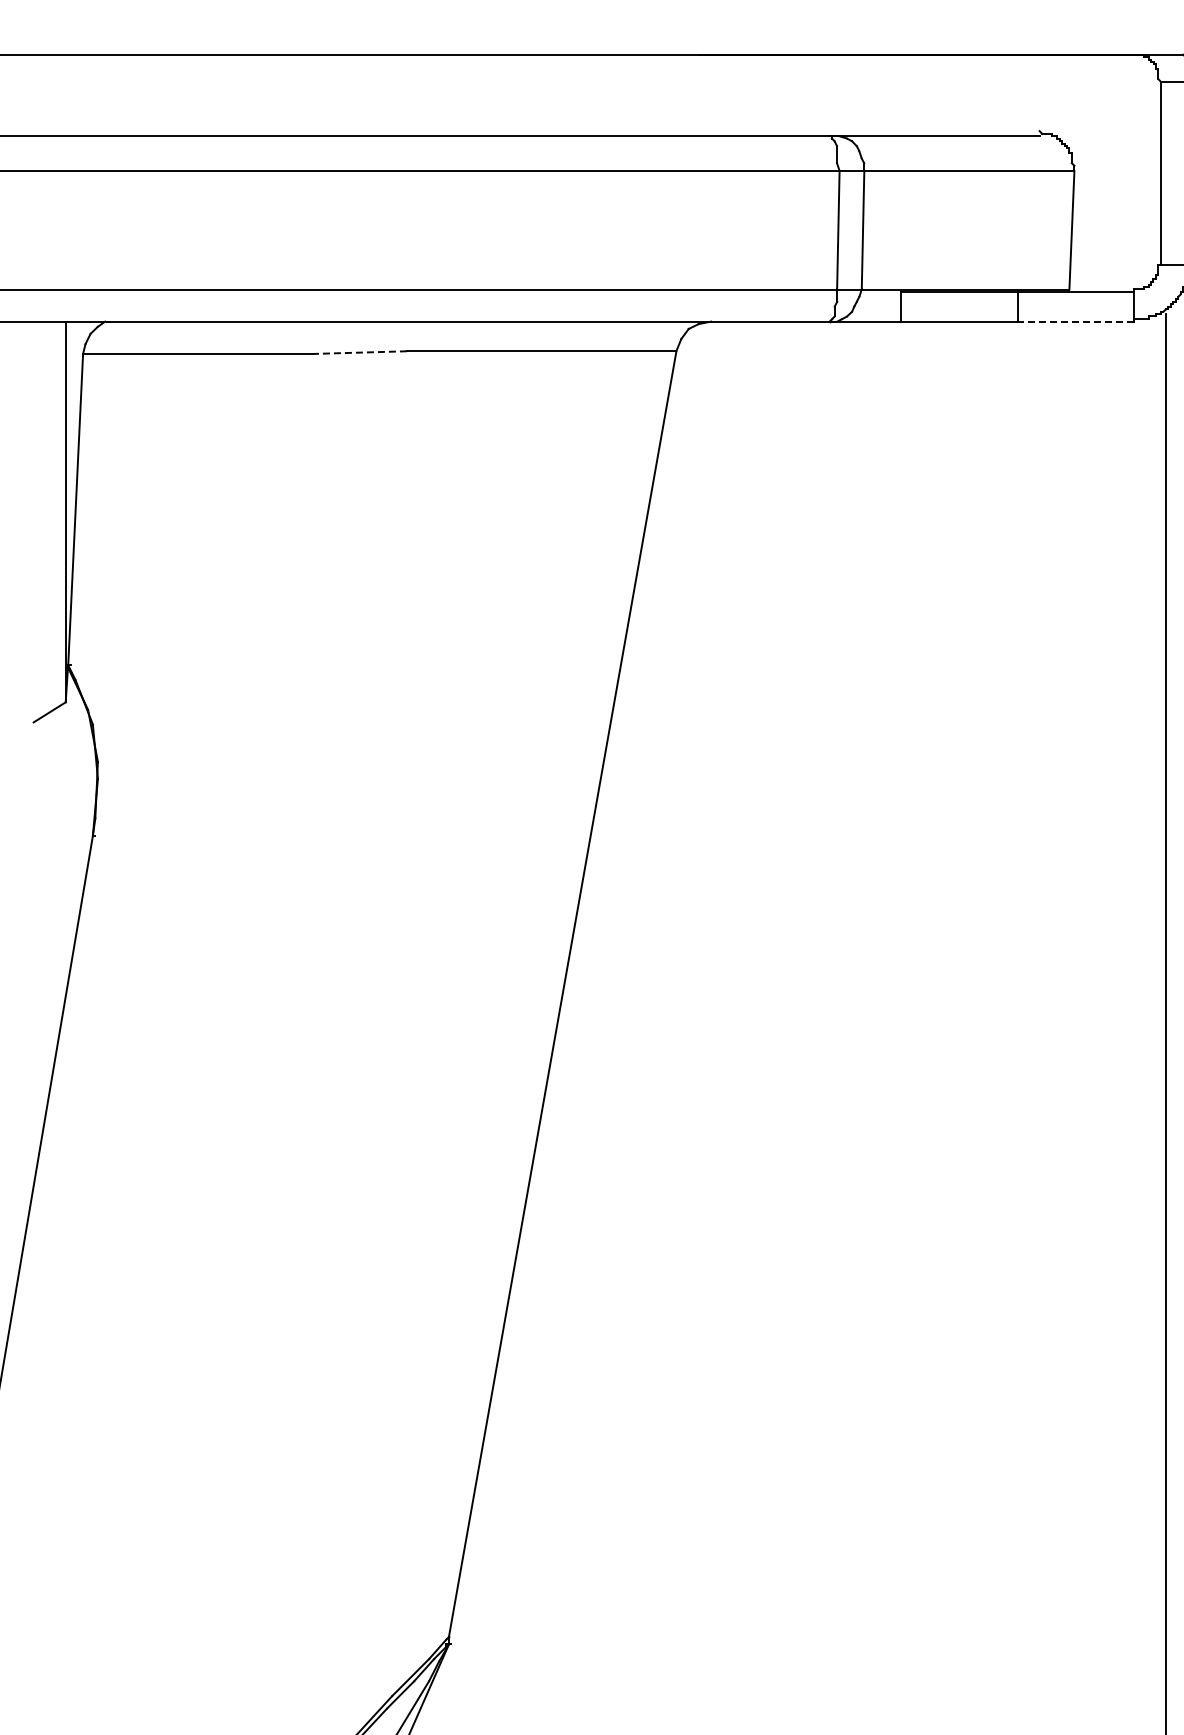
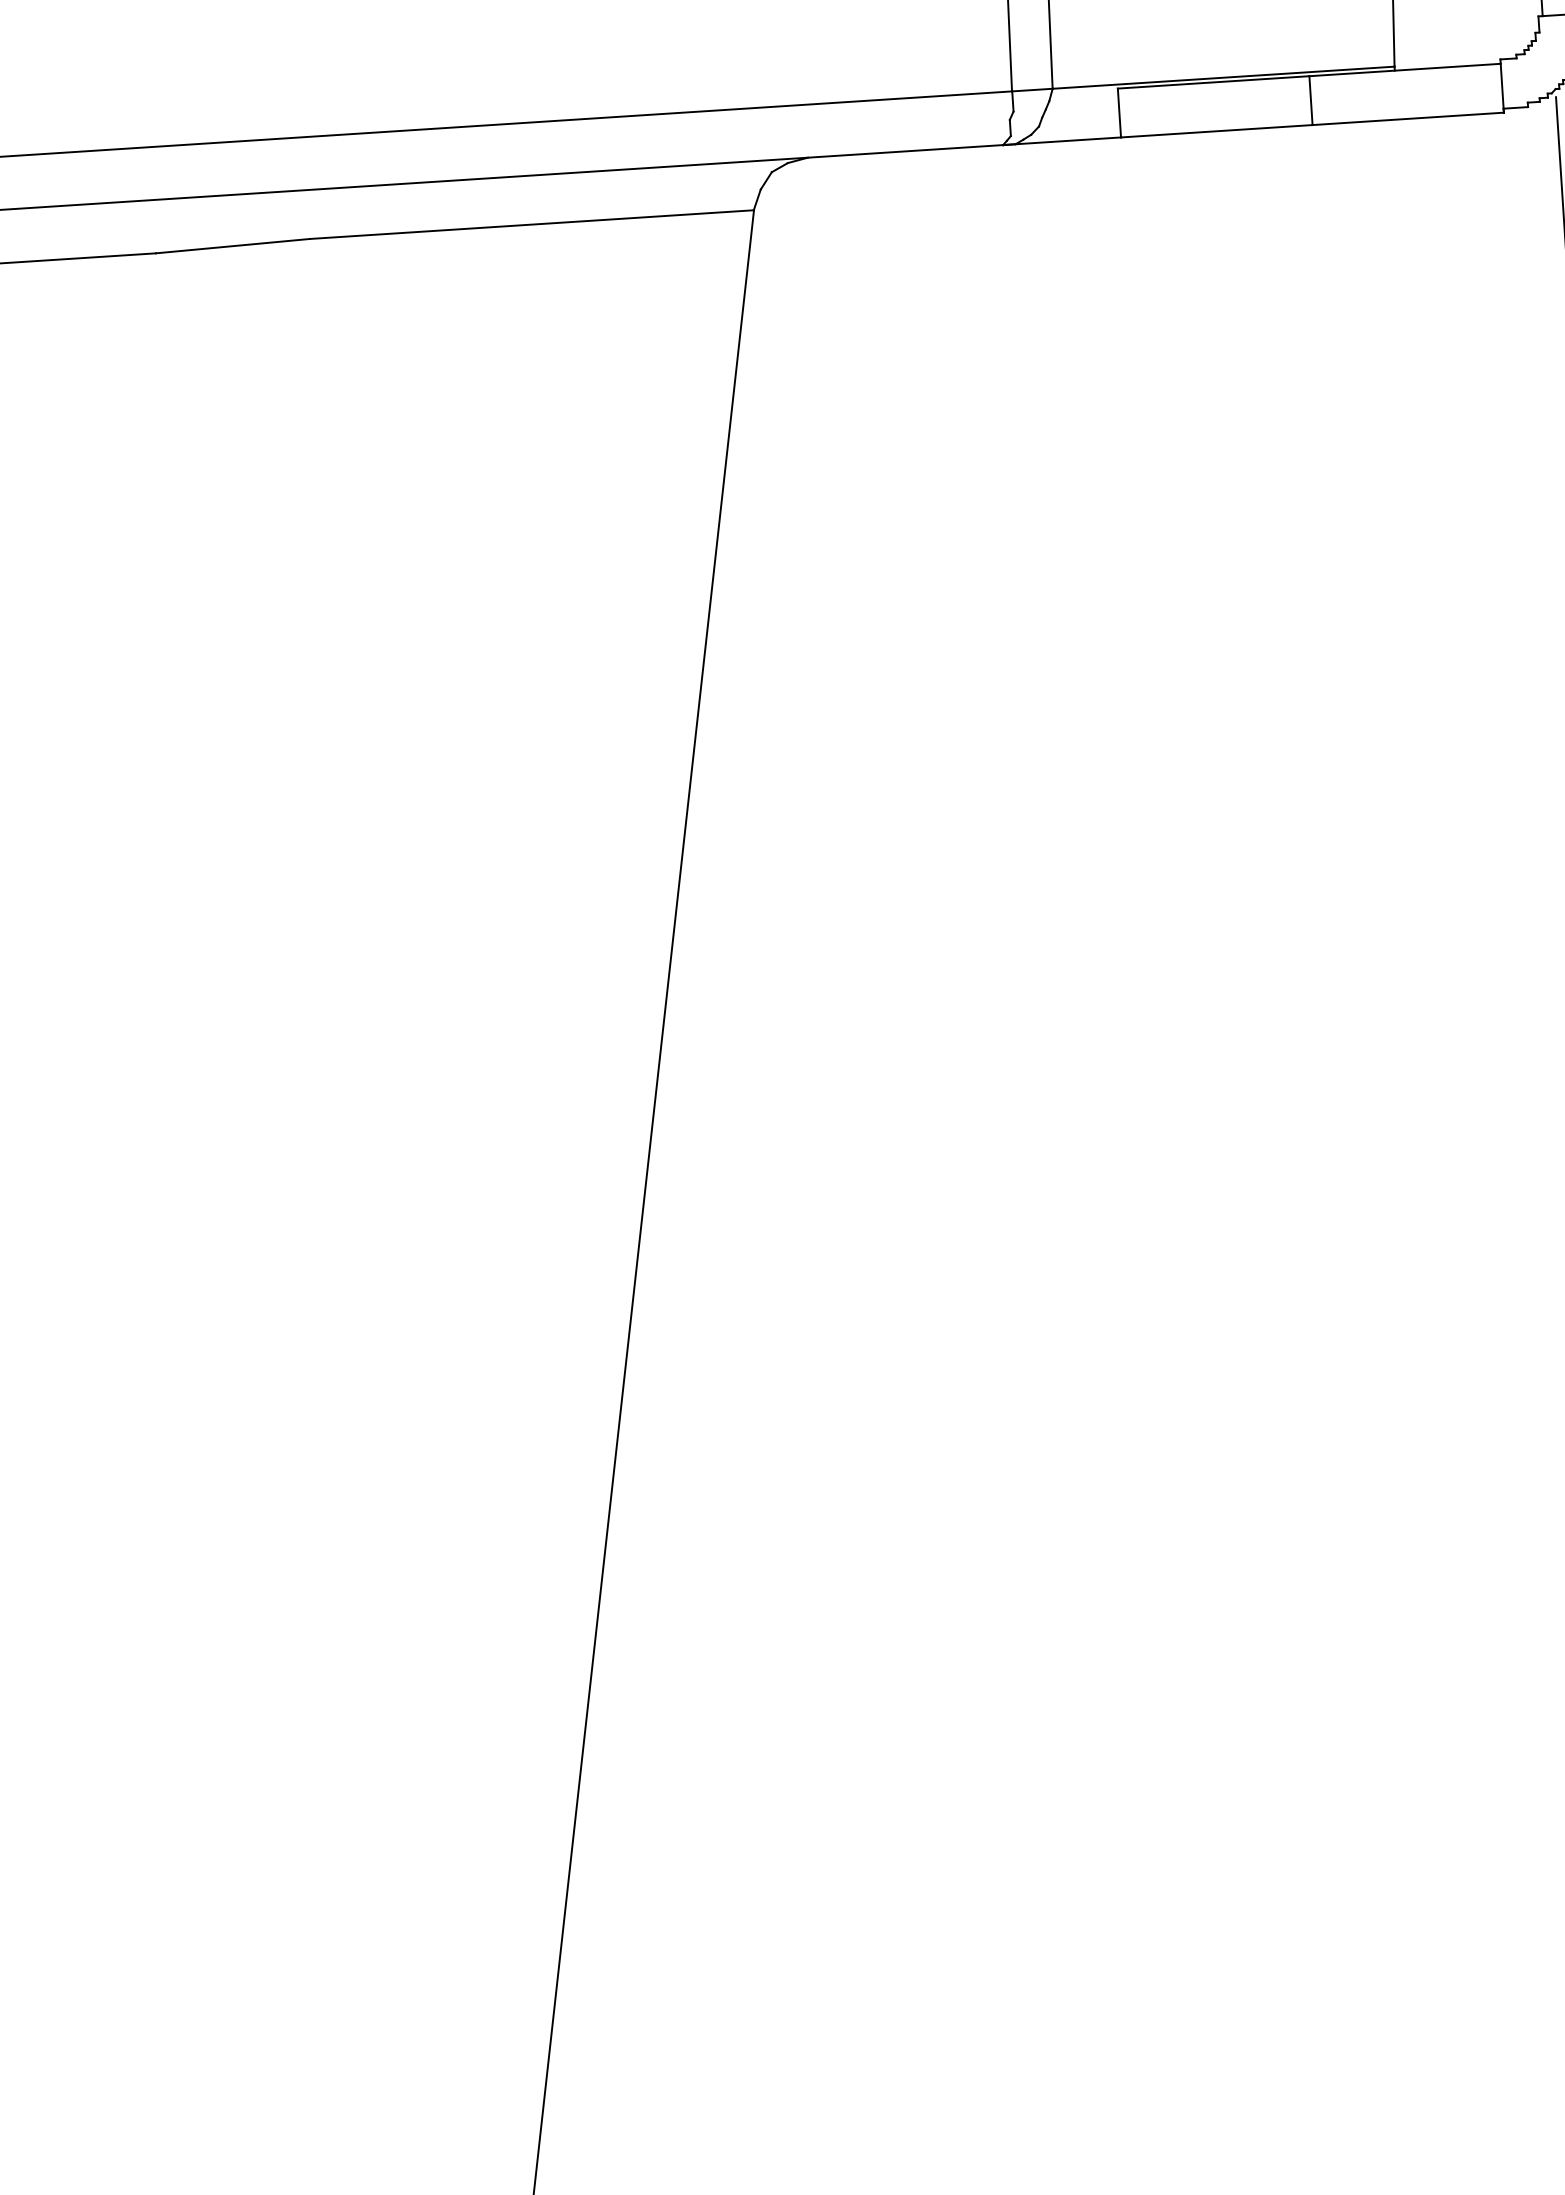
line: (1075, 321) -> (1407, 118), dashed -> solid
line: (359, 352) -> (232, 245), dashed -> solid

